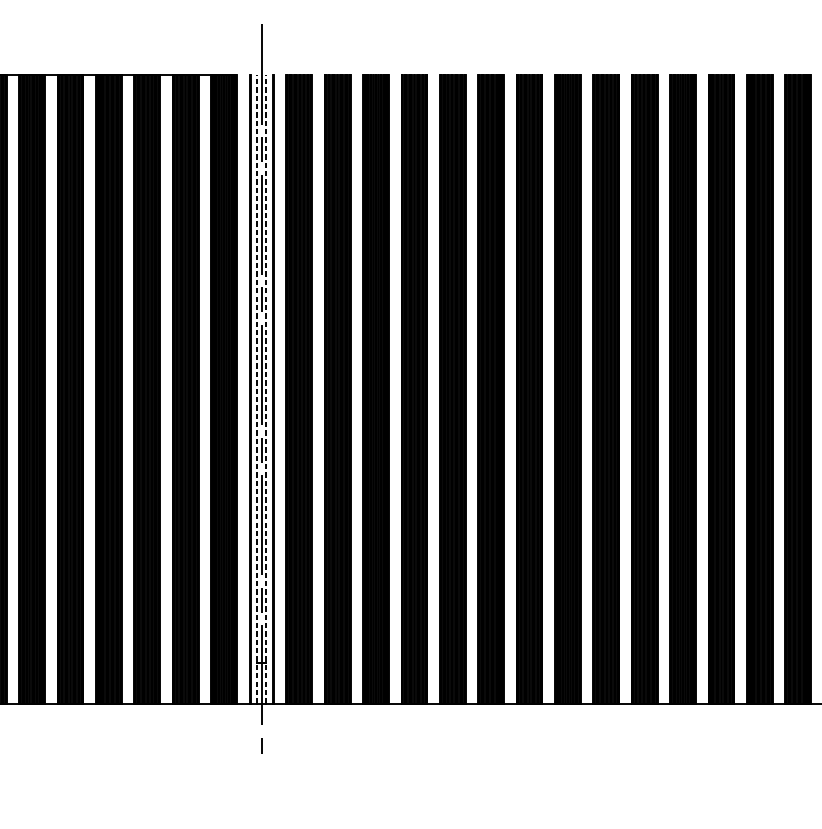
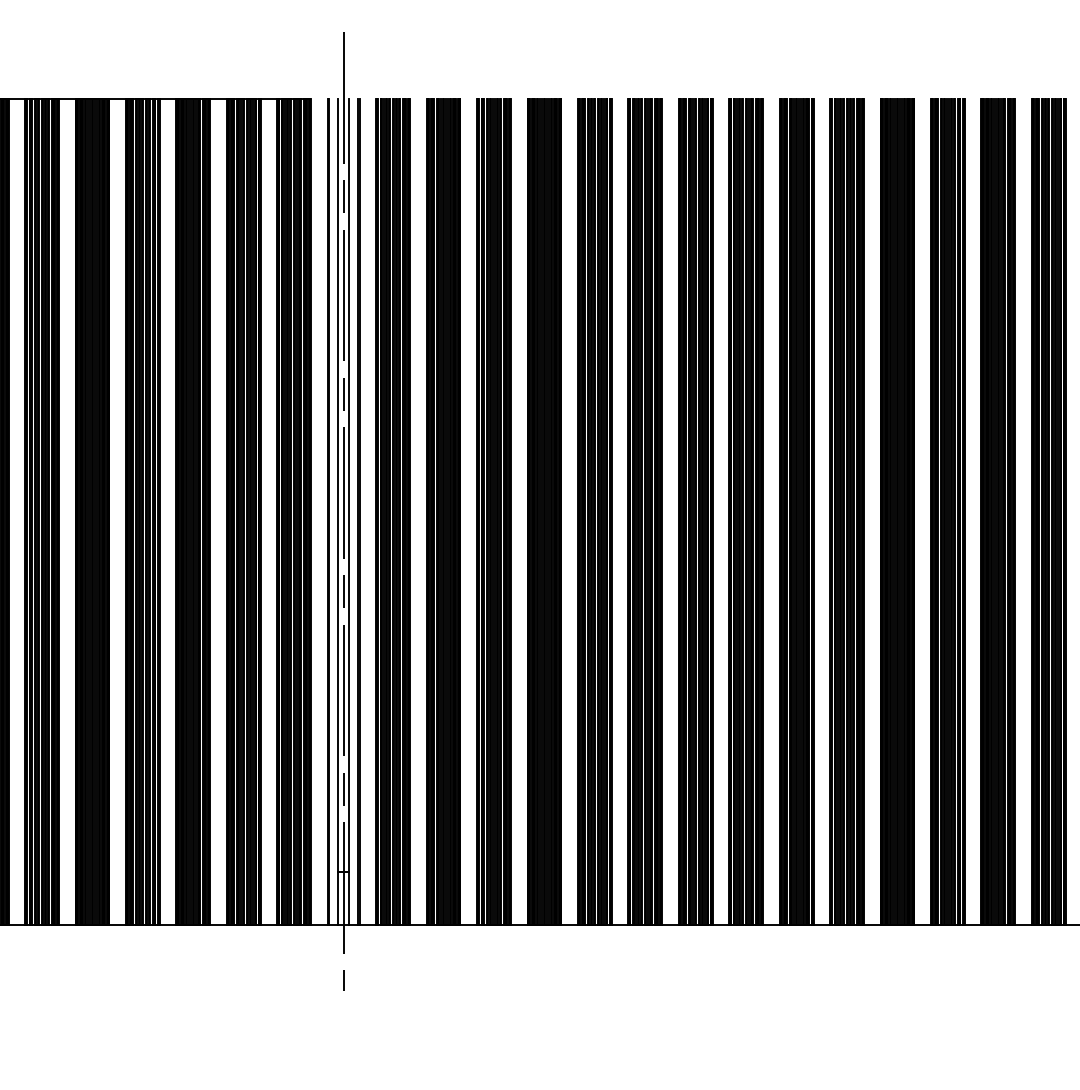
line: (257, 389) -> (338, 511), dashed -> solid
line: (266, 389) -> (349, 511), dashed -> solid

